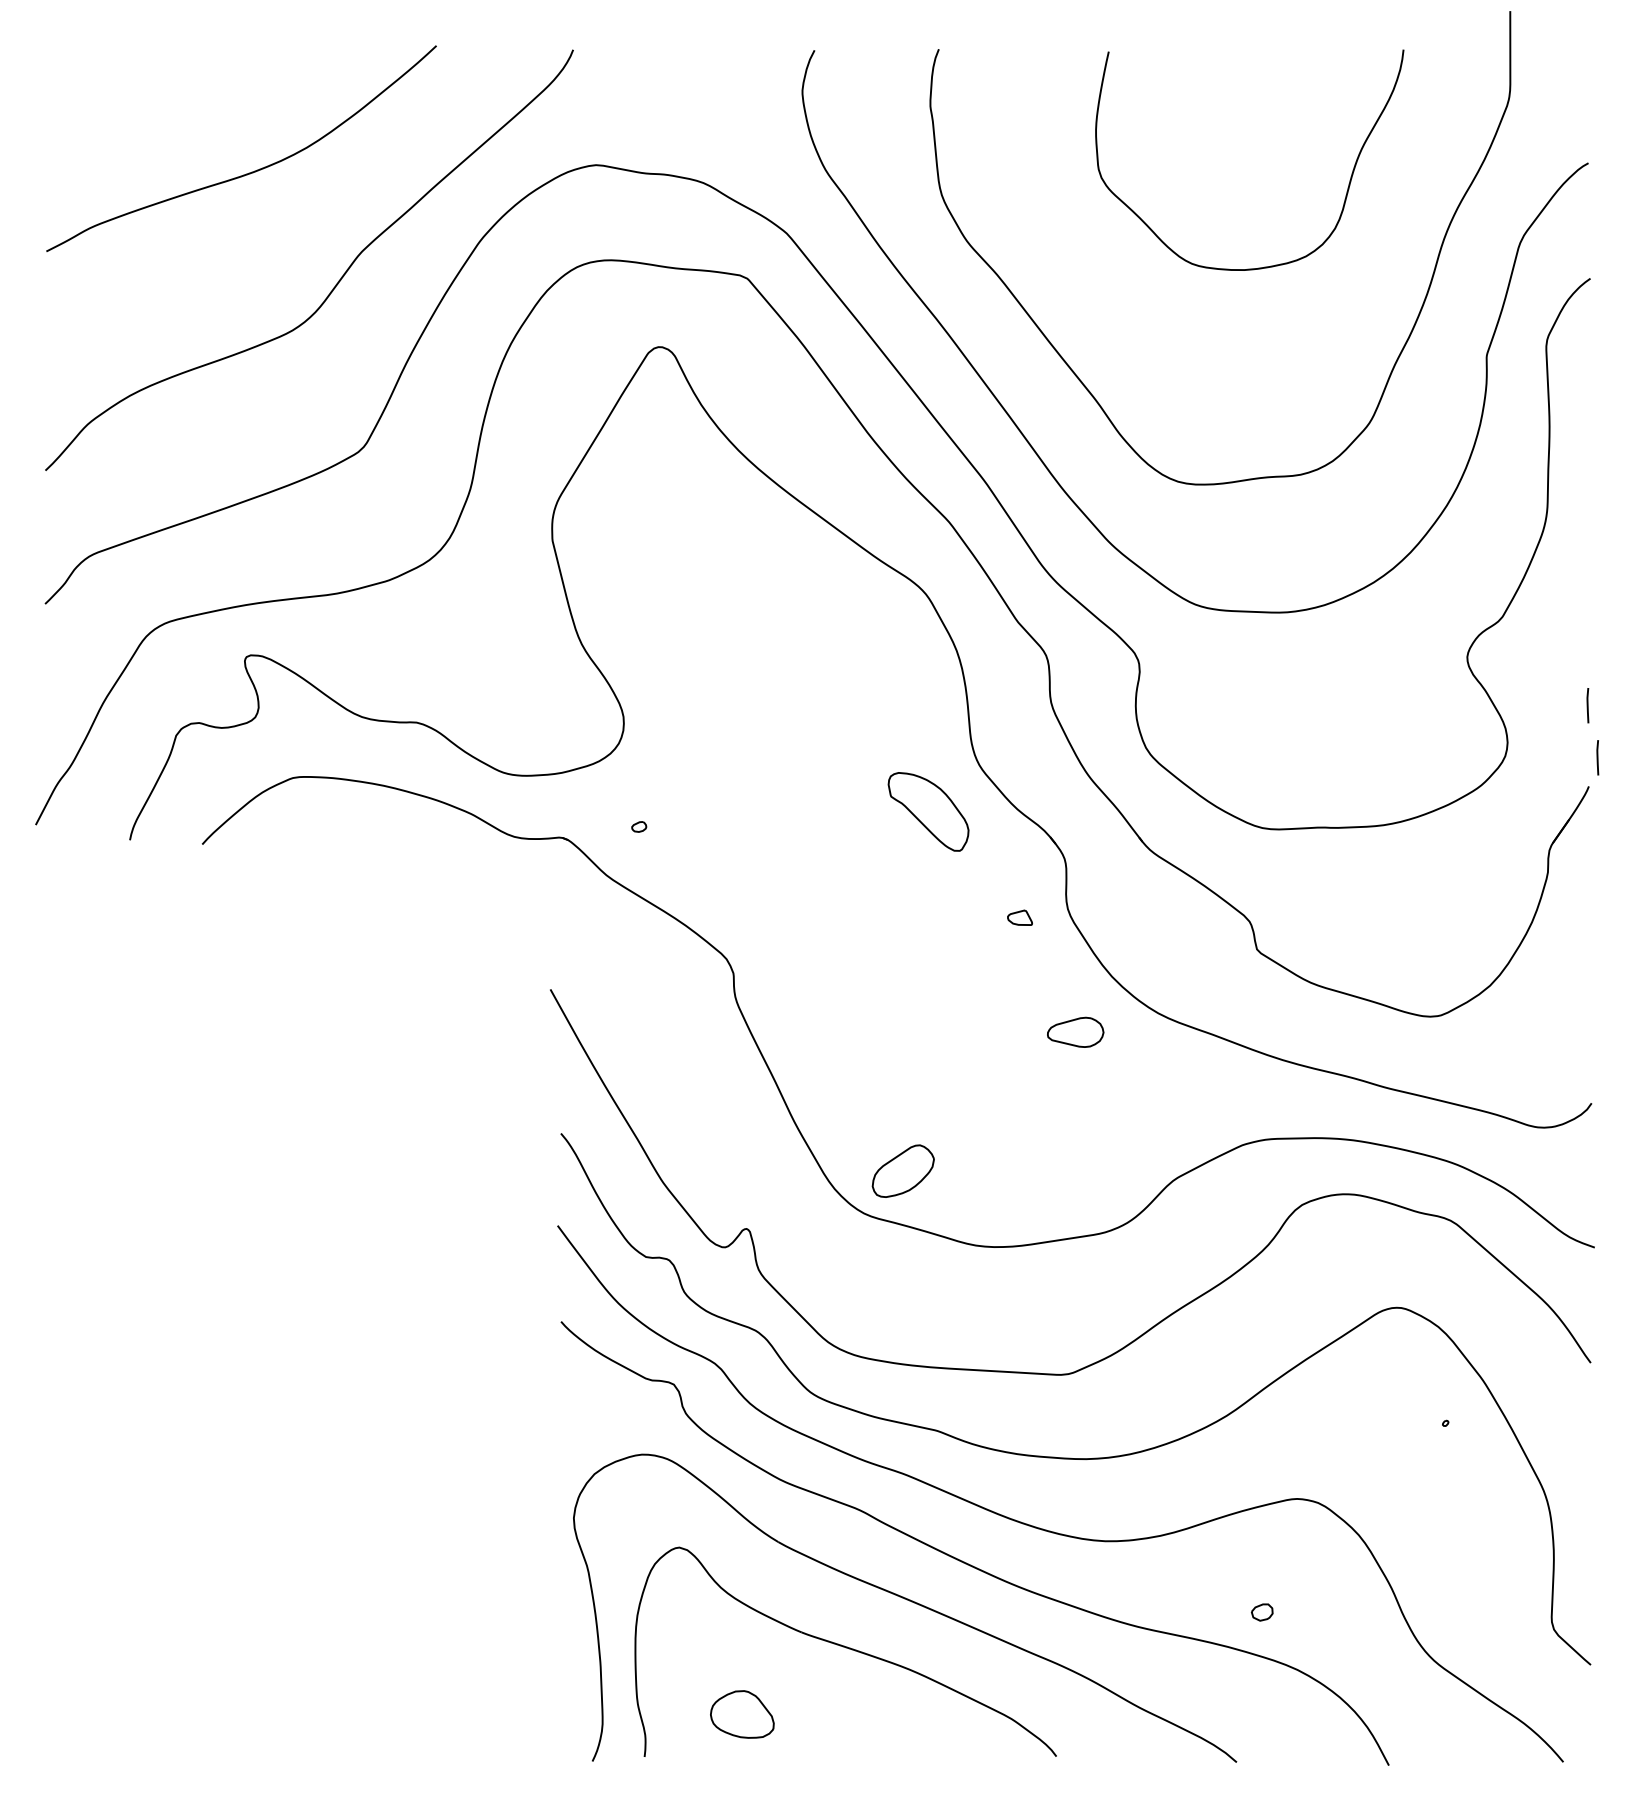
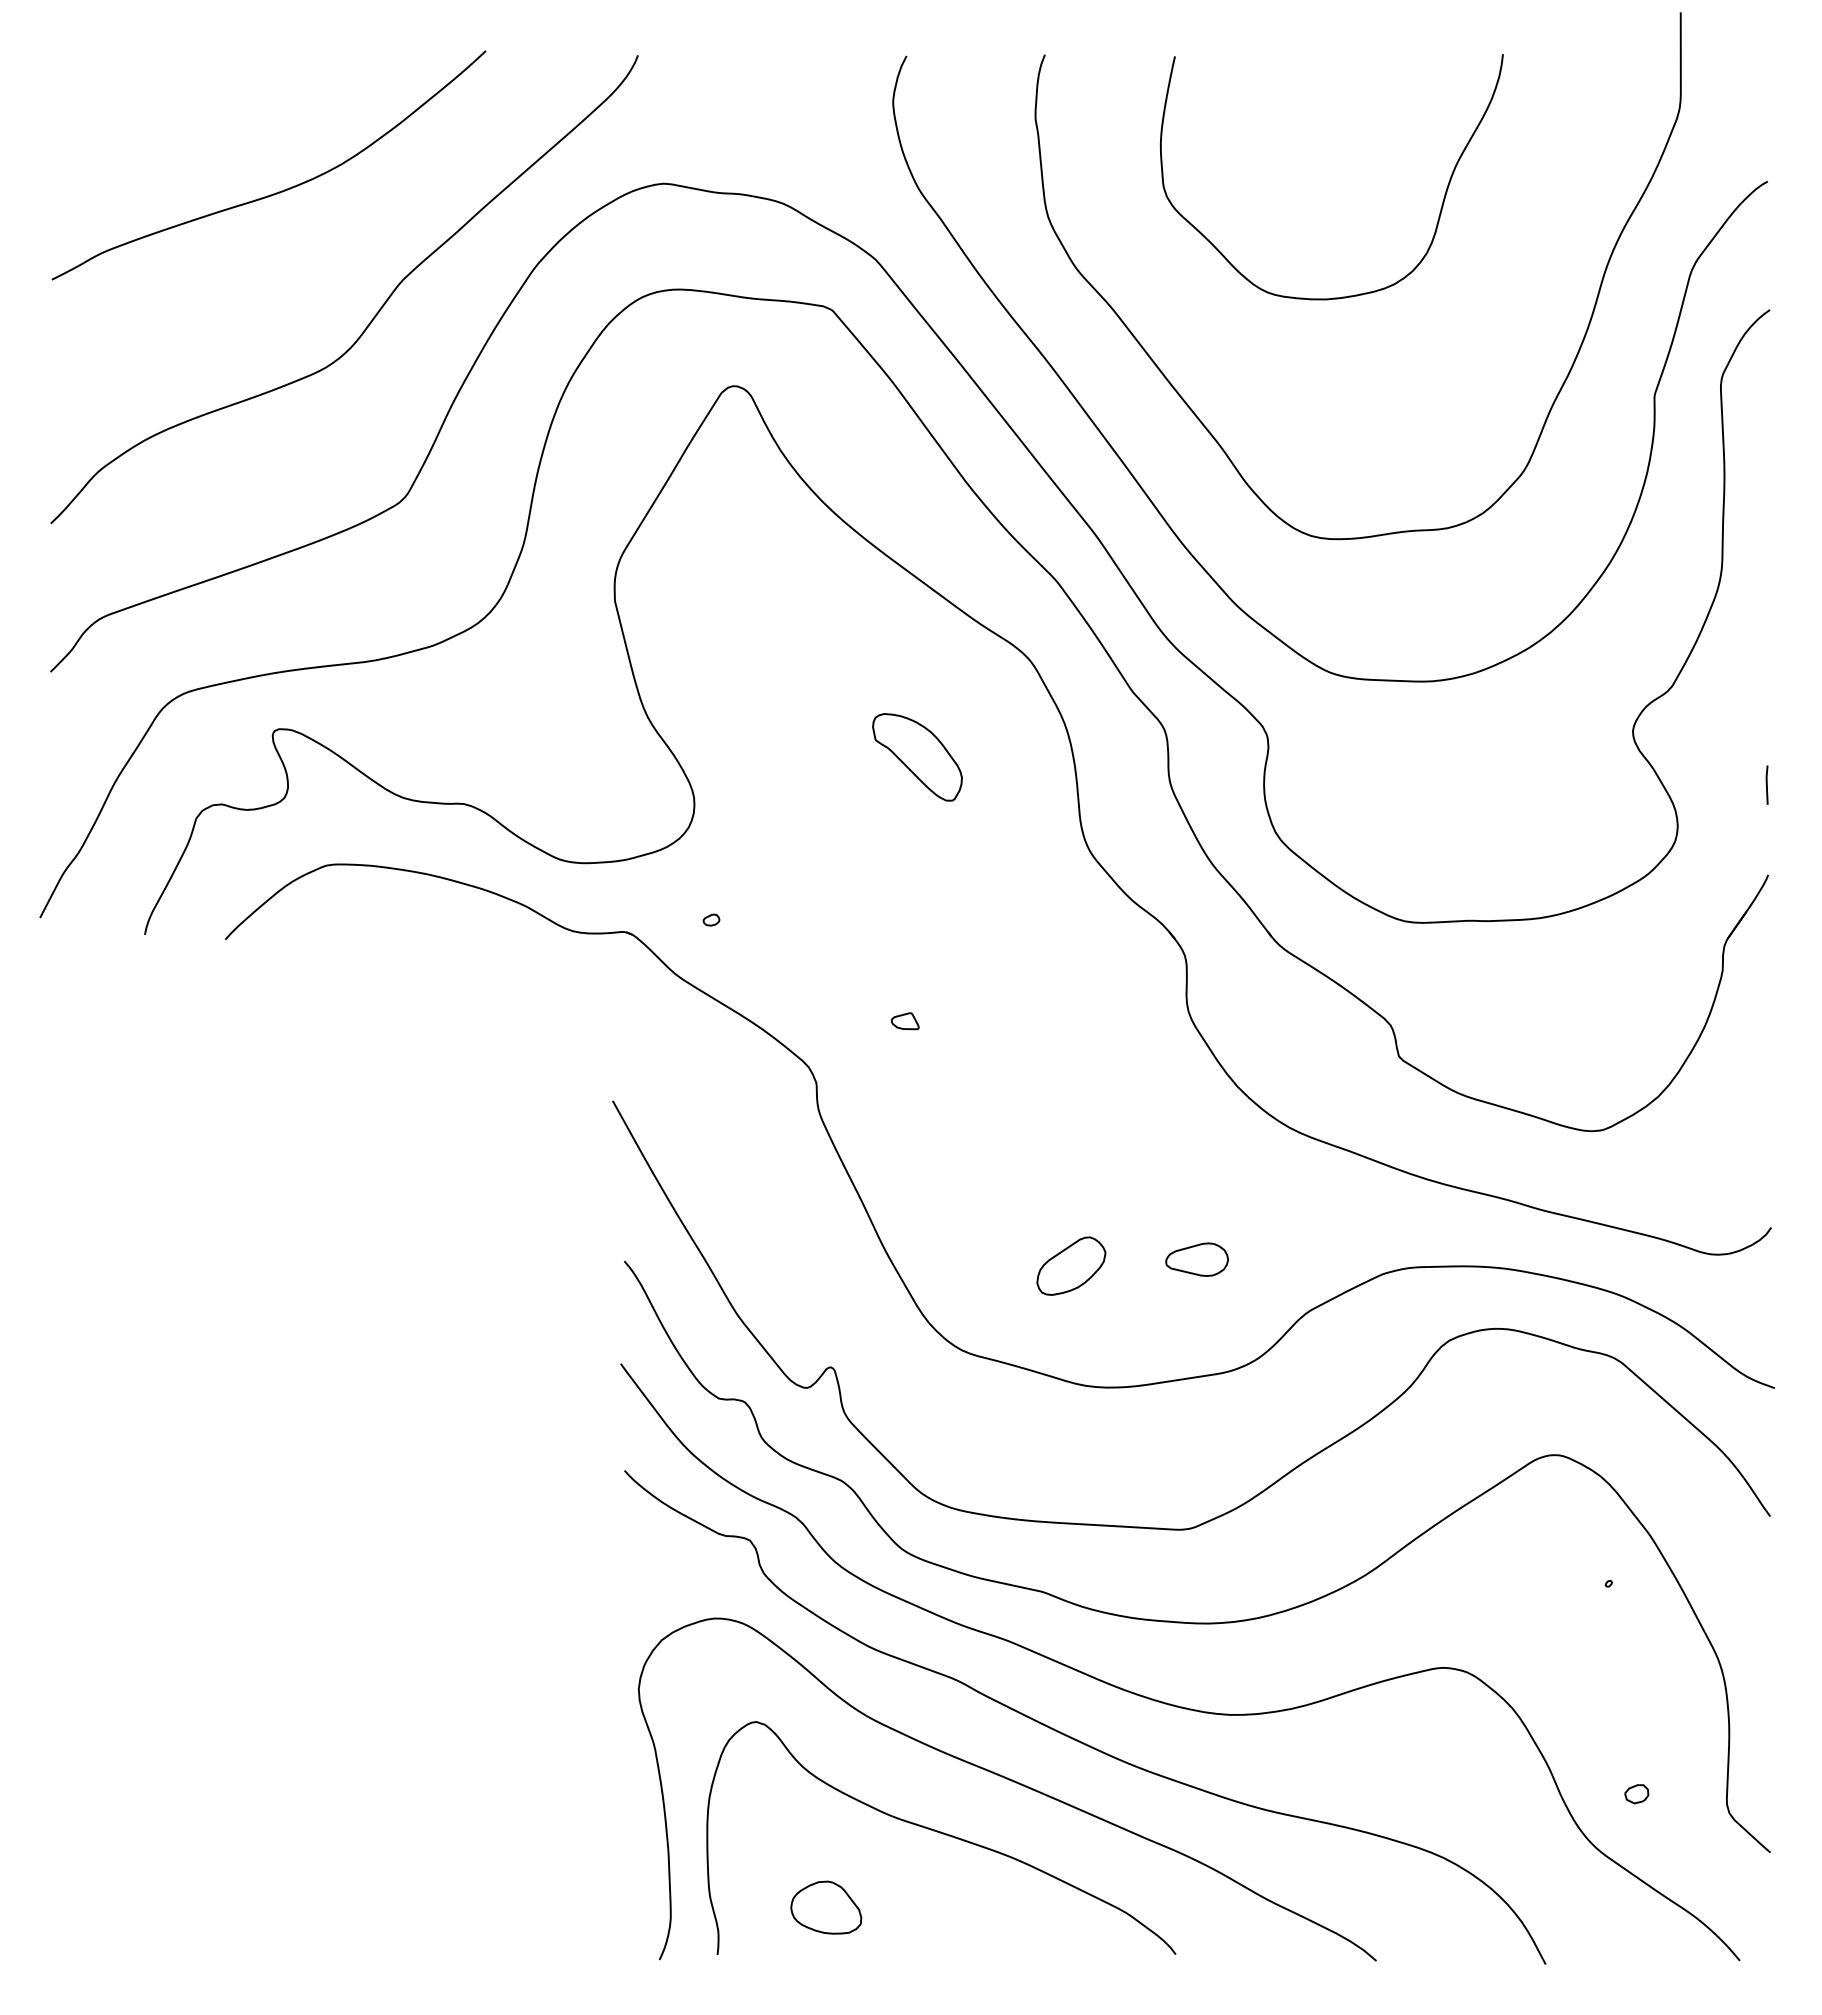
curve: (1347, 188) -> (1440, 208), moved
line: (1597, 757) -> (1777, 842), removed
part: (928, 812) -> (917, 757), moved
part: (1020, 918) -> (905, 1021), moved
part: (1075, 1032) -> (1196, 1259), moved
part: (903, 1170) -> (1071, 1265), moved
part: (1262, 1612) -> (1636, 1794), moved

